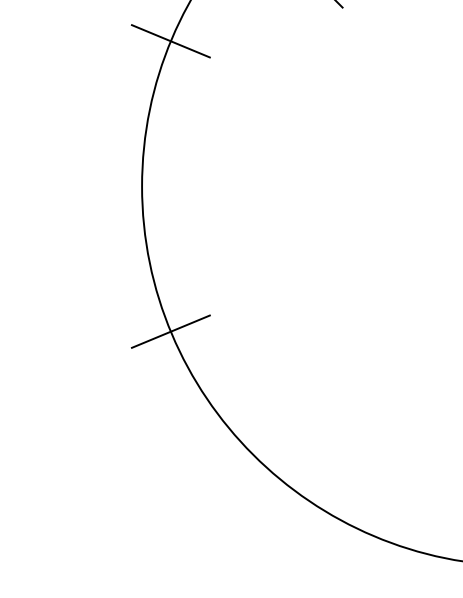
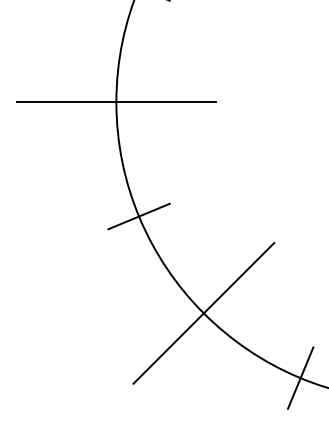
line: (141, 186) -> (115, 102), added
line: (252, 454) -> (203, 313), added
line: (376, 536) -> (300, 377), added

